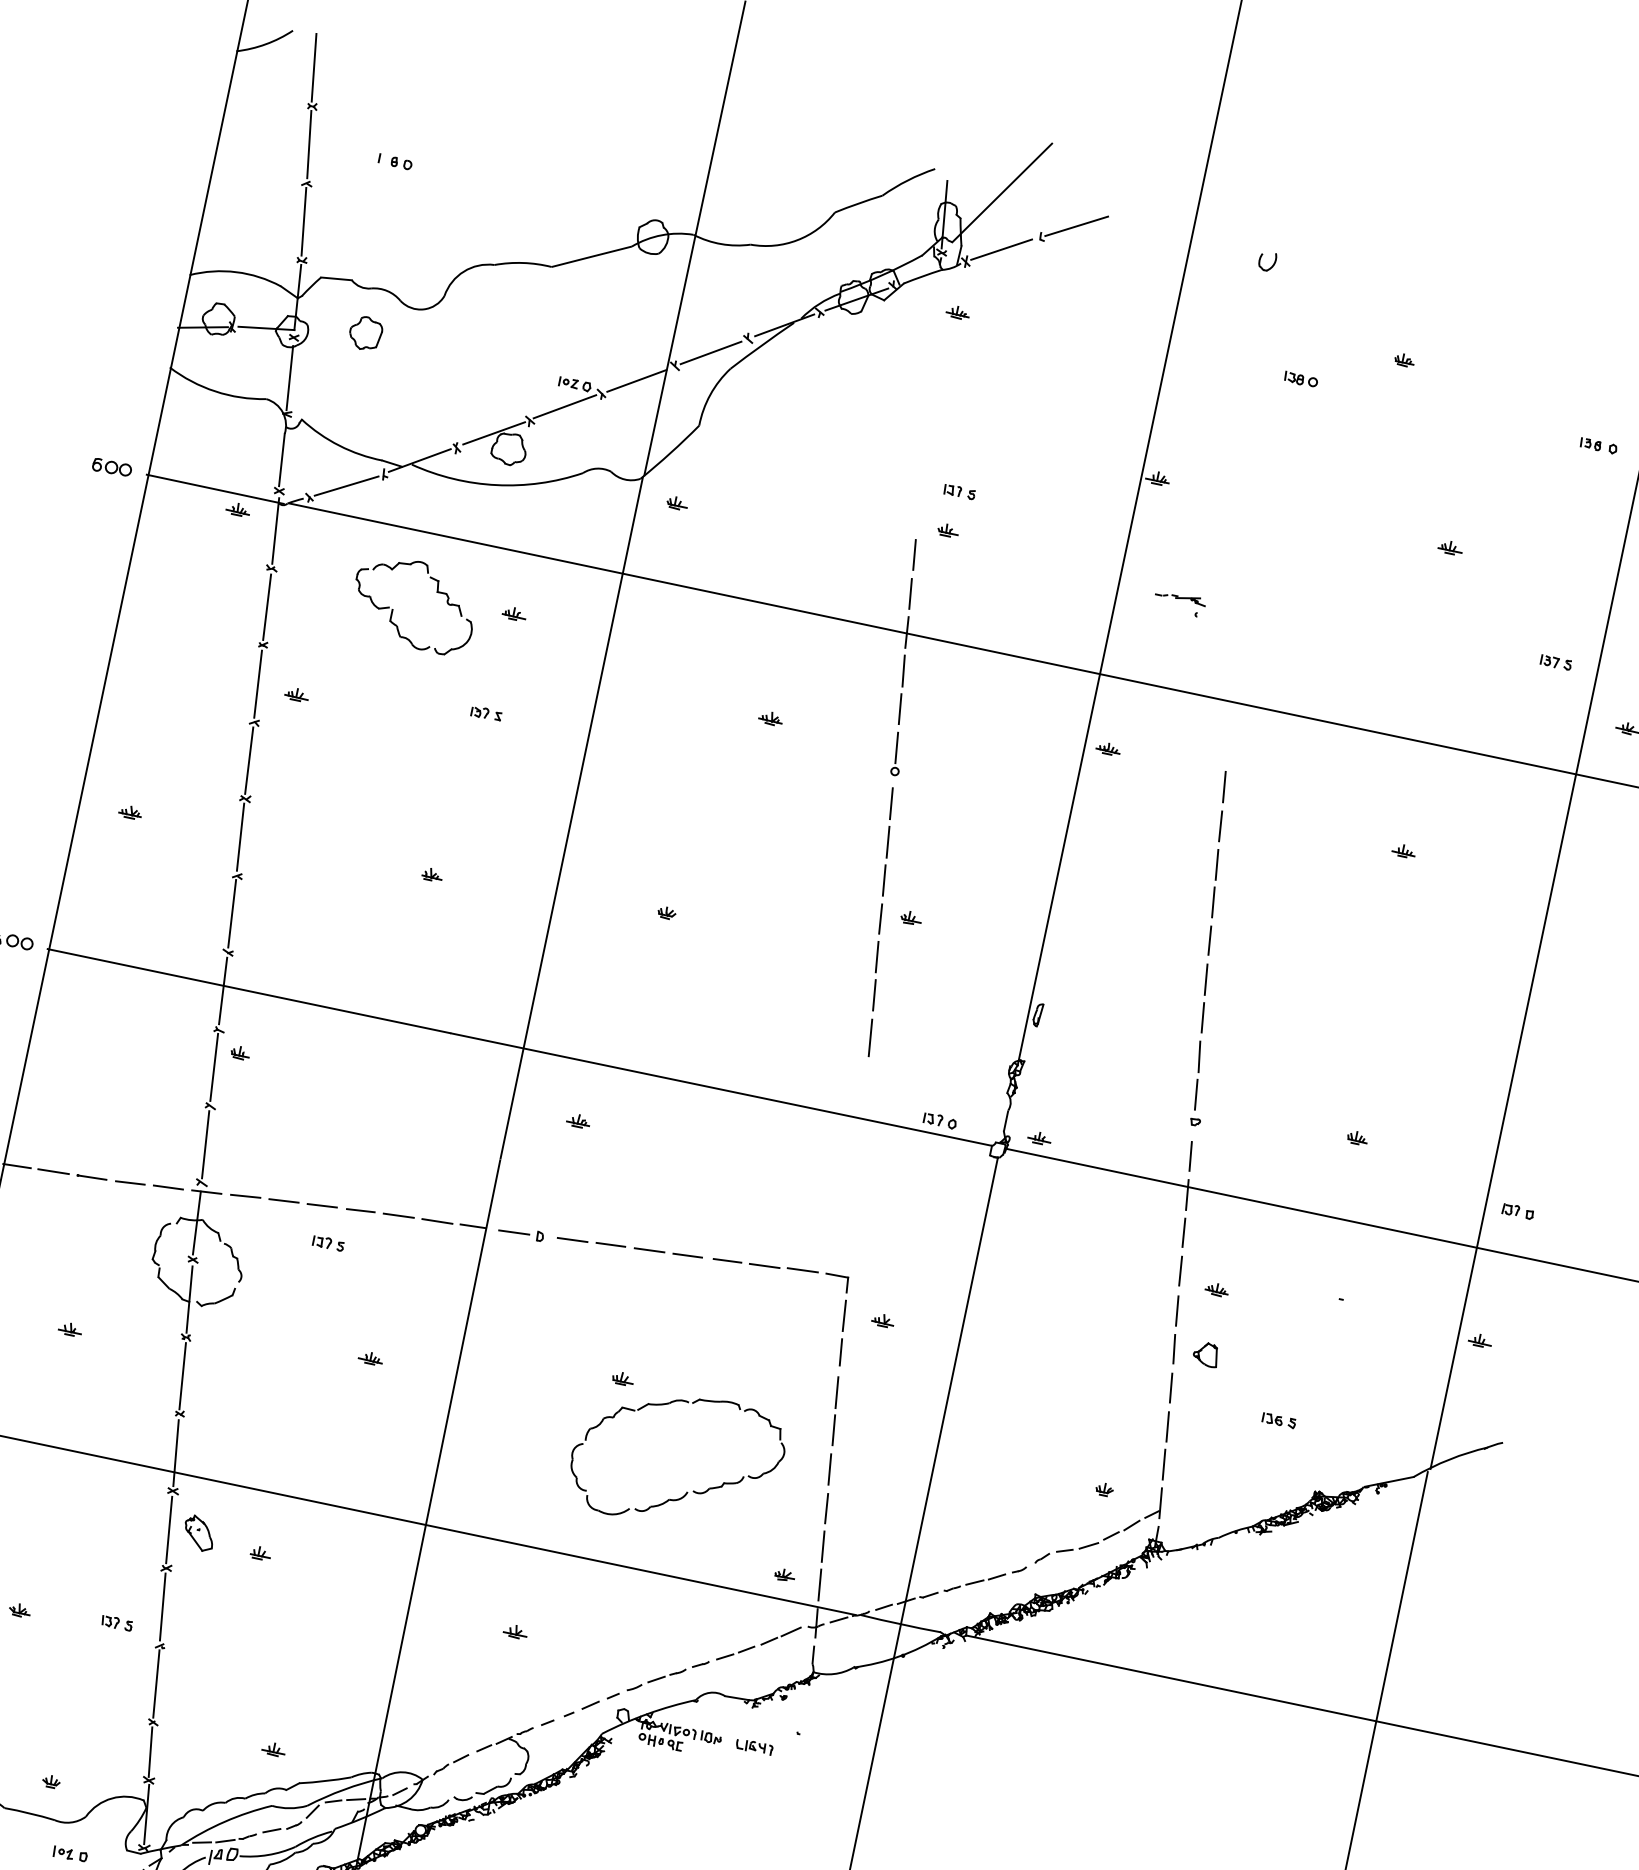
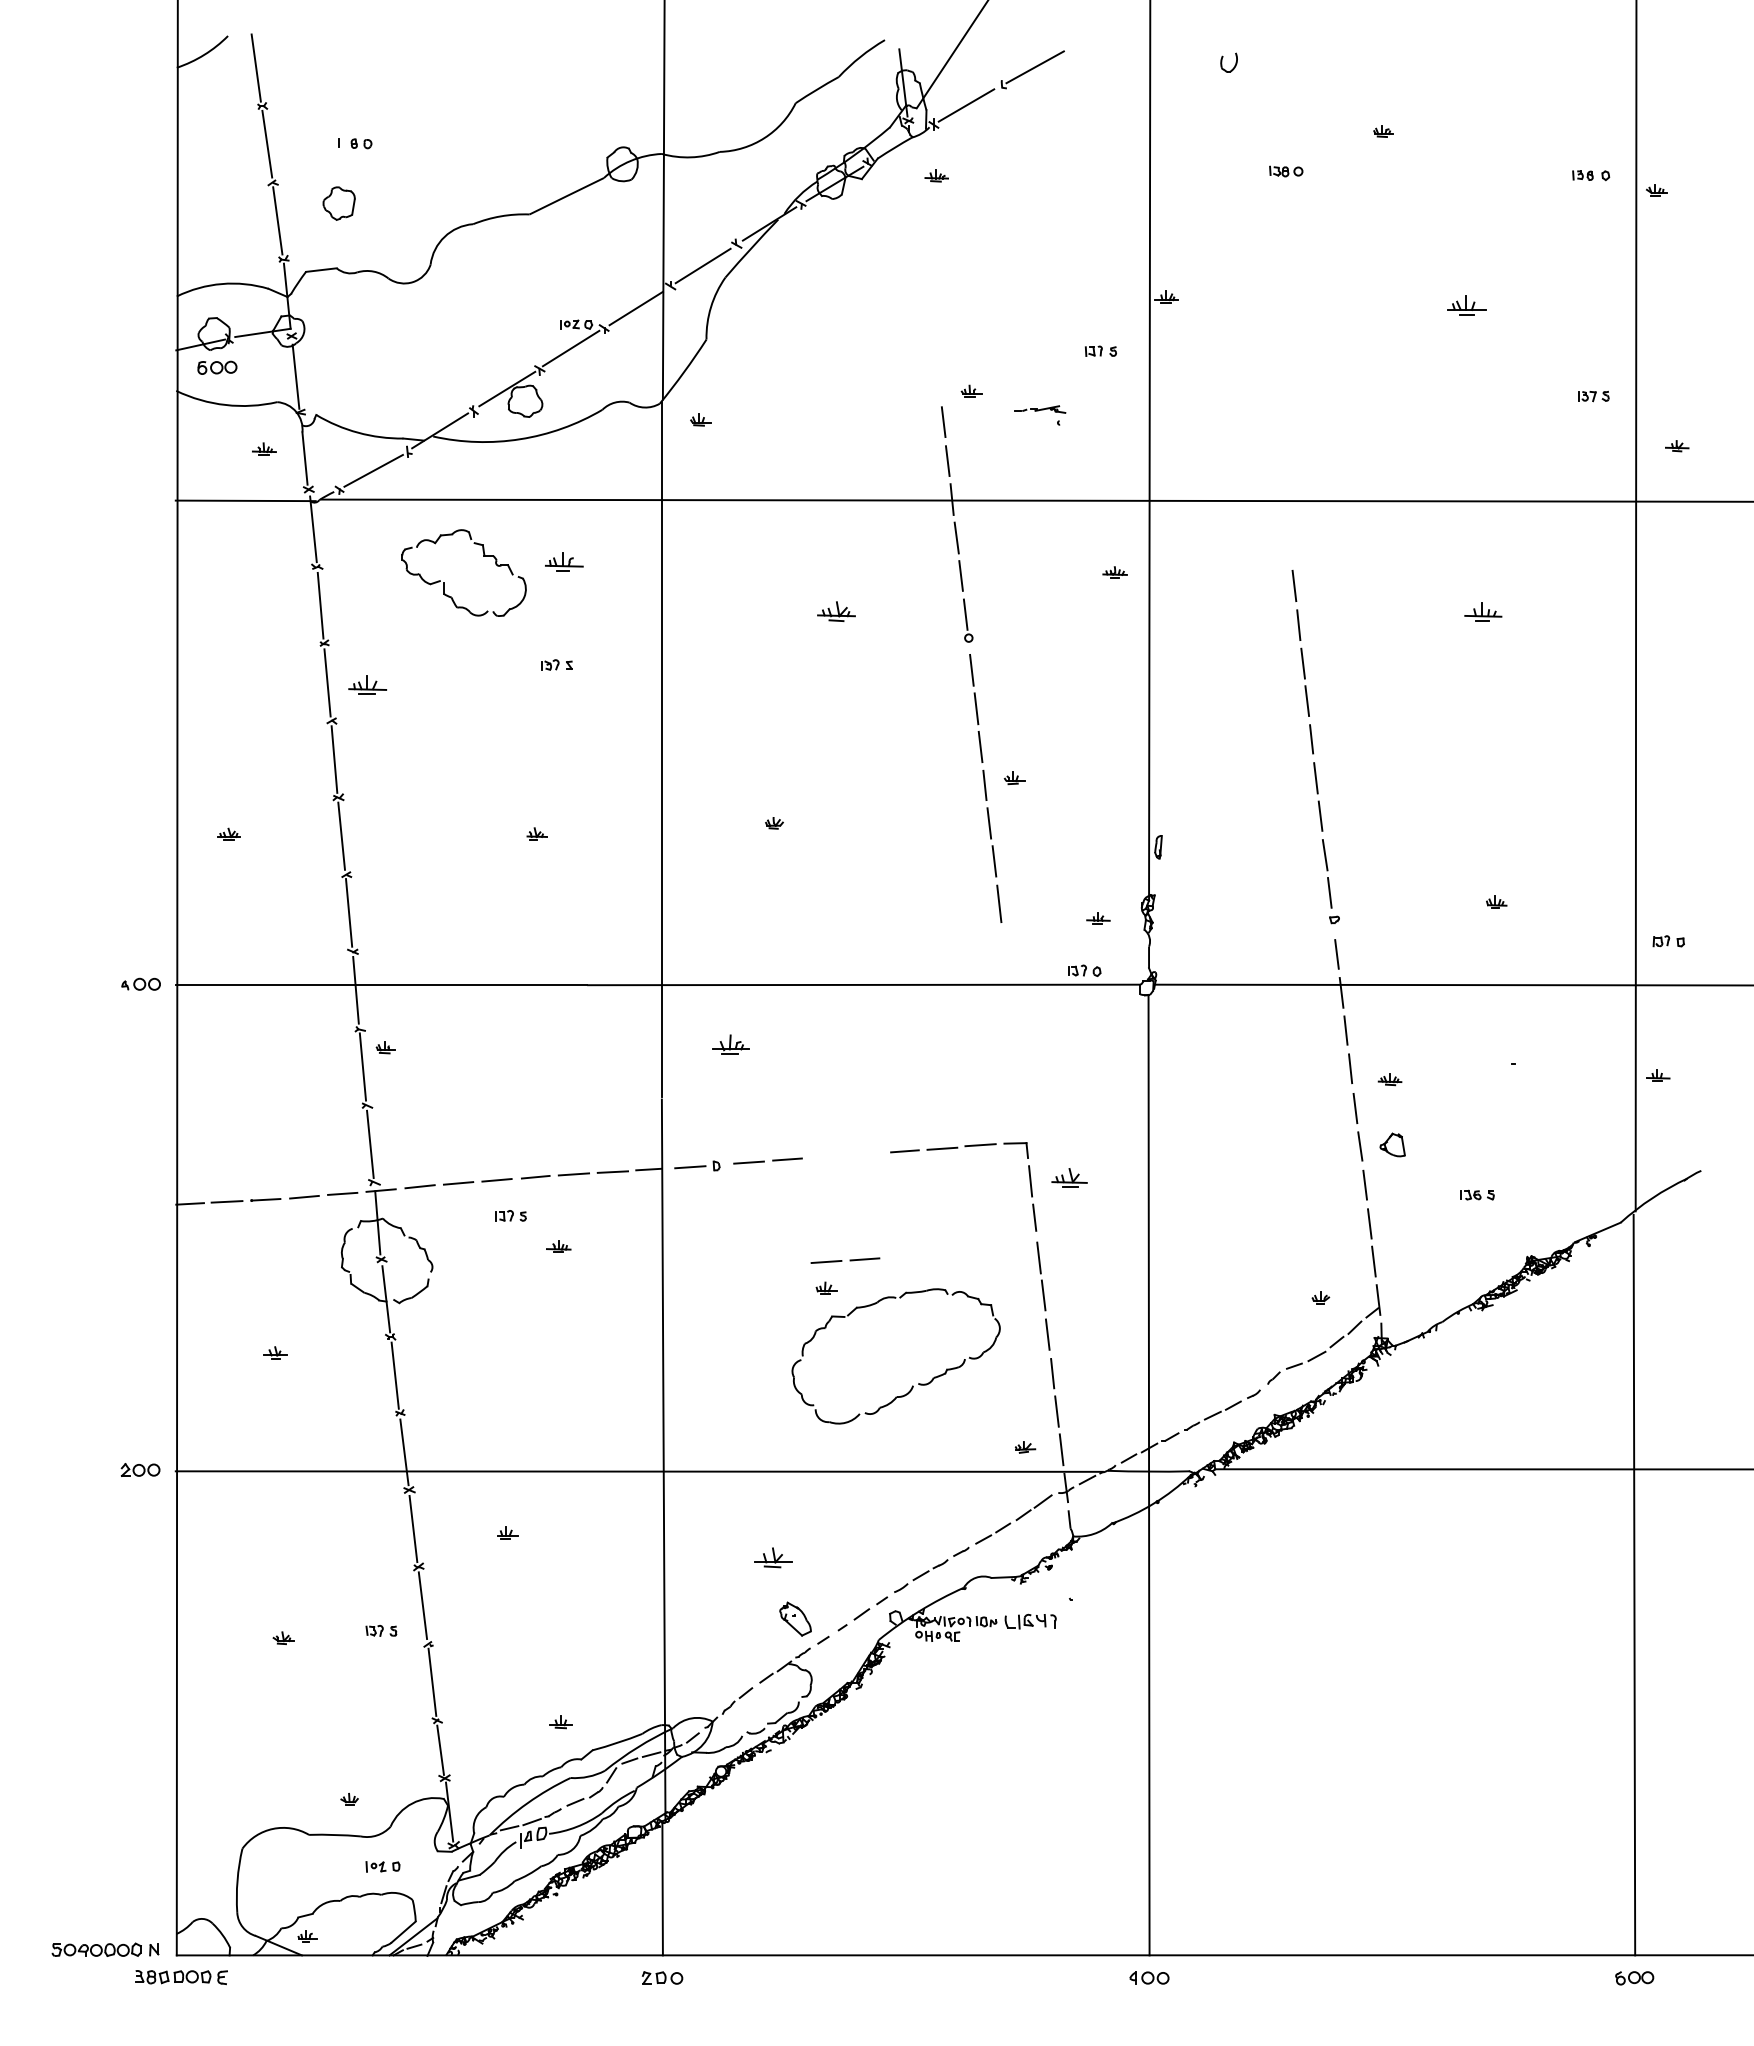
part: (365, 333) -> (338, 203), moved
part: (112, 467) -> (217, 367), moved
part: (959, 491) -> (1100, 350), moved
part: (238, 509) -> (264, 448), moved
part: (1450, 547) -> (1466, 305), size x1.6
part: (1180, 603) -> (1040, 415), moved
part: (513, 613) -> (563, 561), size x1.6
part: (296, 694) -> (367, 685), size x1.6
part: (770, 718) -> (836, 611), size x1.6
part: (1107, 748) -> (1114, 572), moved
part: (1404, 850) -> (1483, 611), size x1.6
part: (578, 1120) -> (730, 1044), size x1.6
part: (1039, 1138) -> (1098, 918), moved
line: (665, 1252) -> (842, 1260), moved
part: (883, 1320) -> (1069, 1177), size x1.6
part: (370, 1358) -> (558, 1246), moved
part: (199, 1532) -> (795, 1618), moved
part: (515, 1631) -> (773, 1557), size x1.6
part: (754, 1746) -> (1030, 1621), size x1.4

